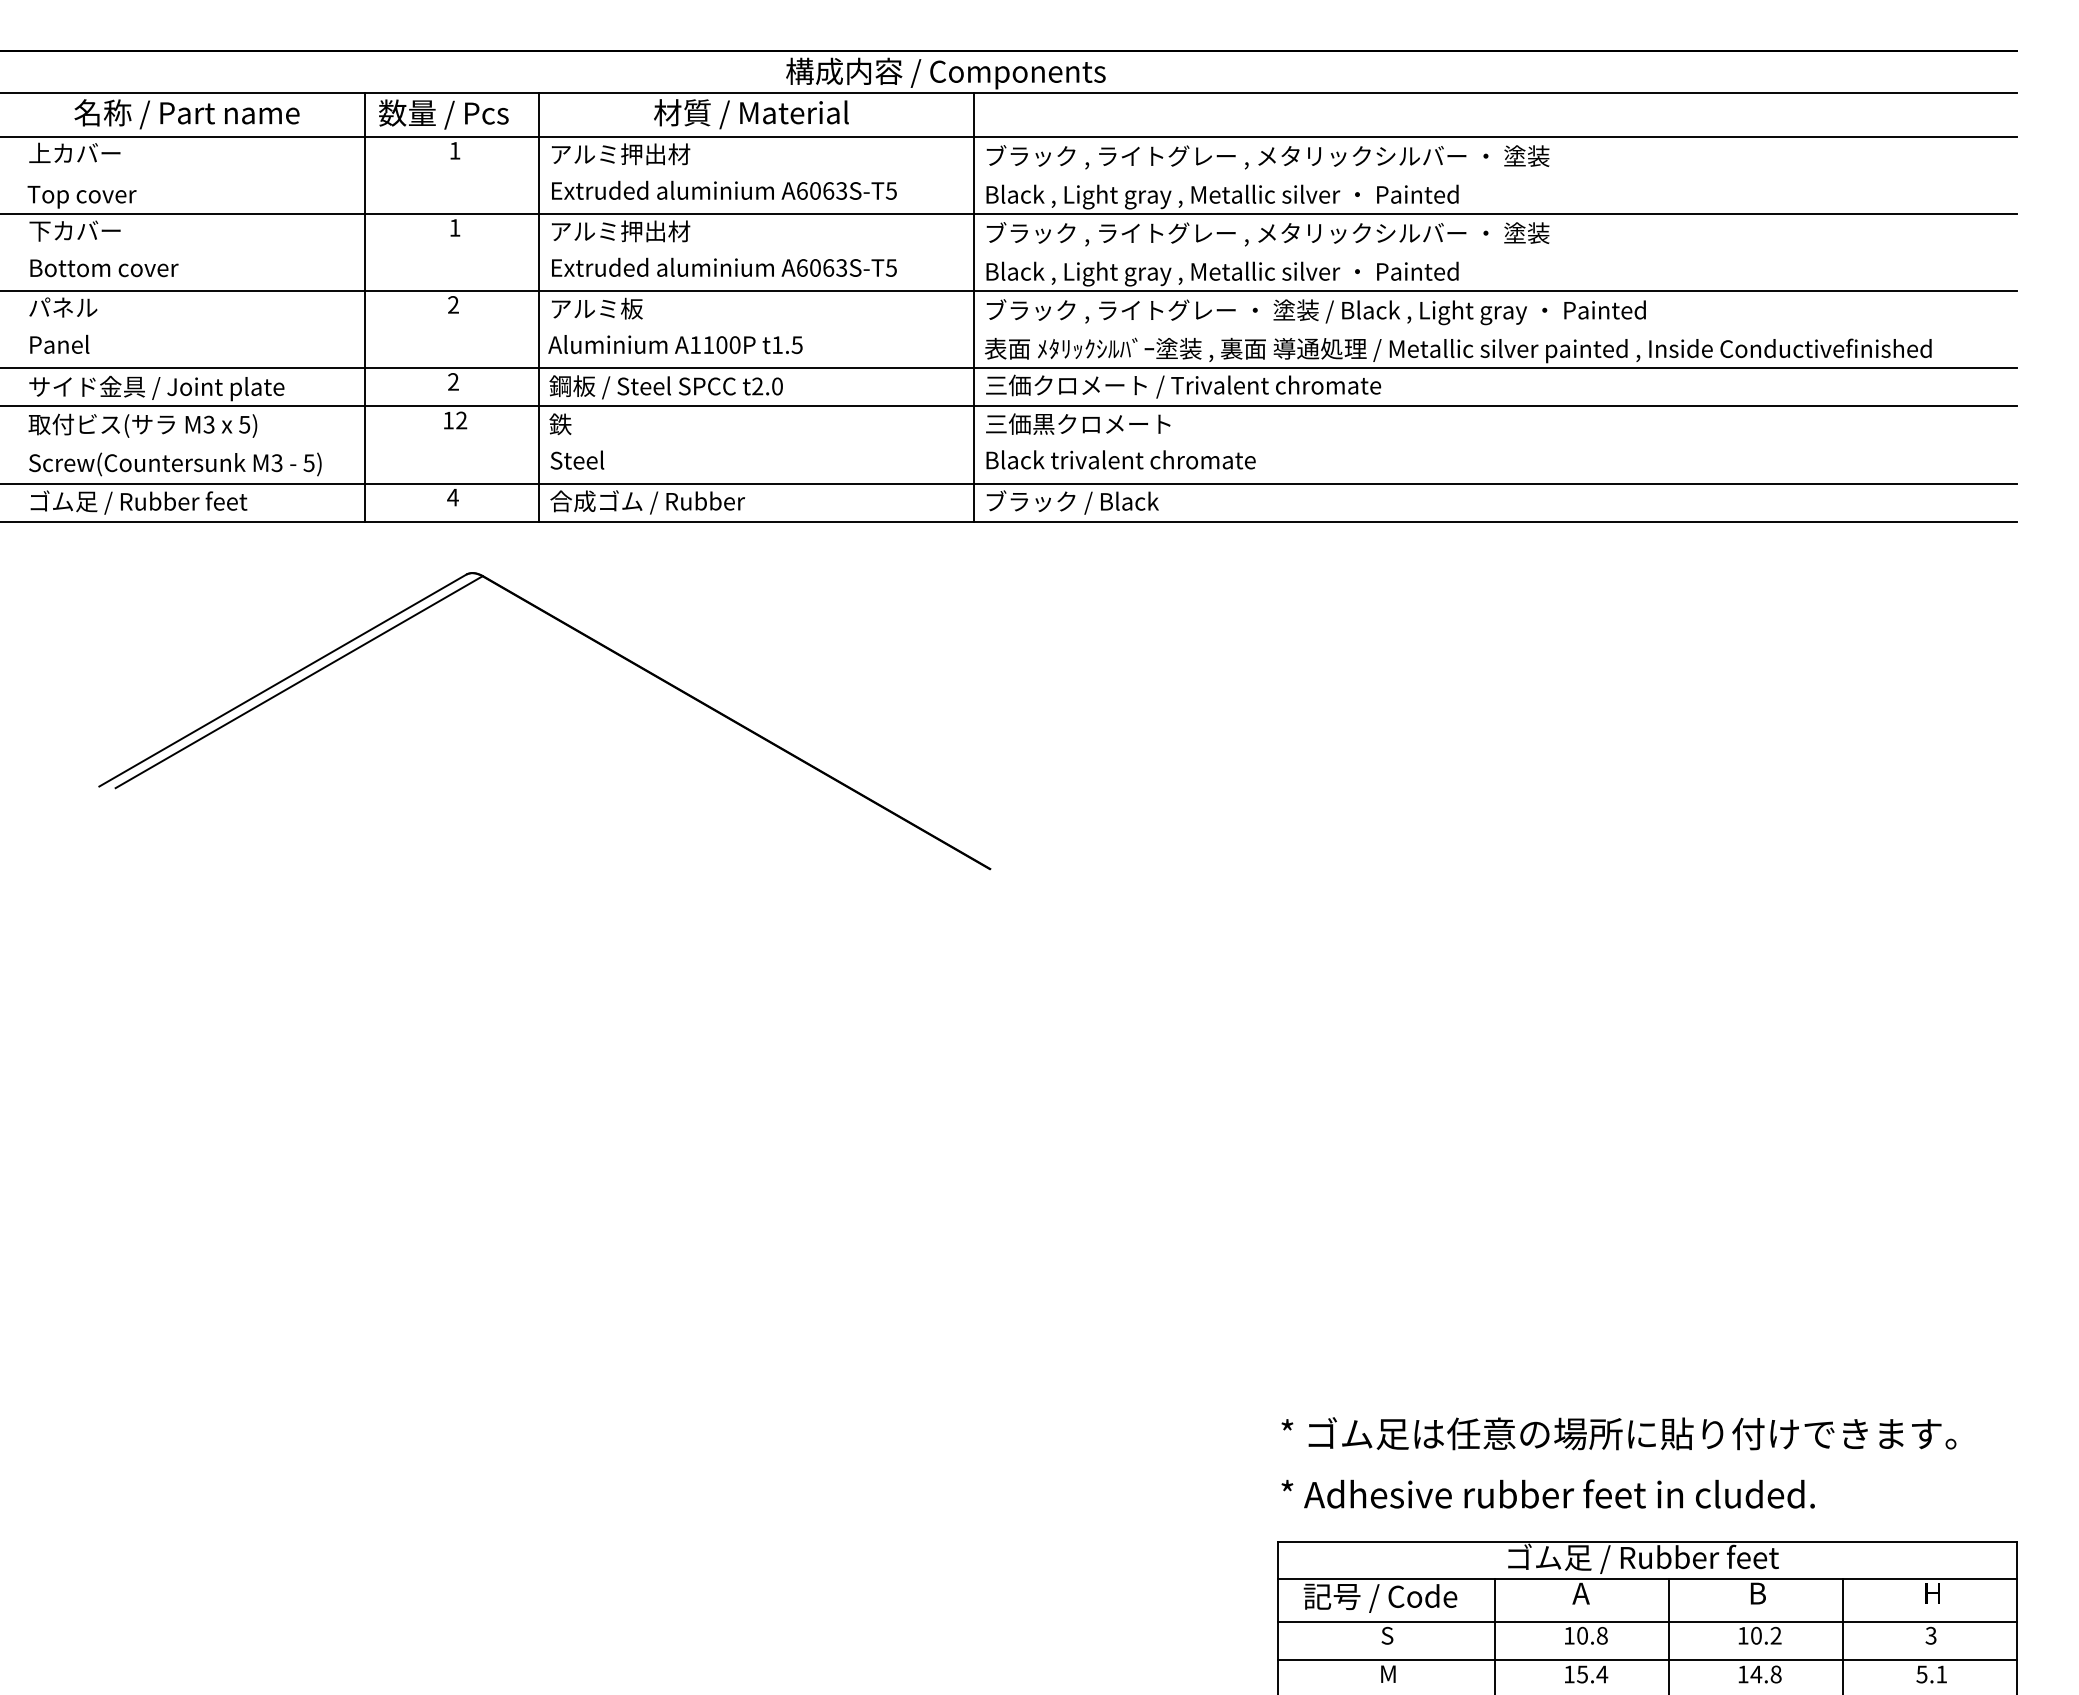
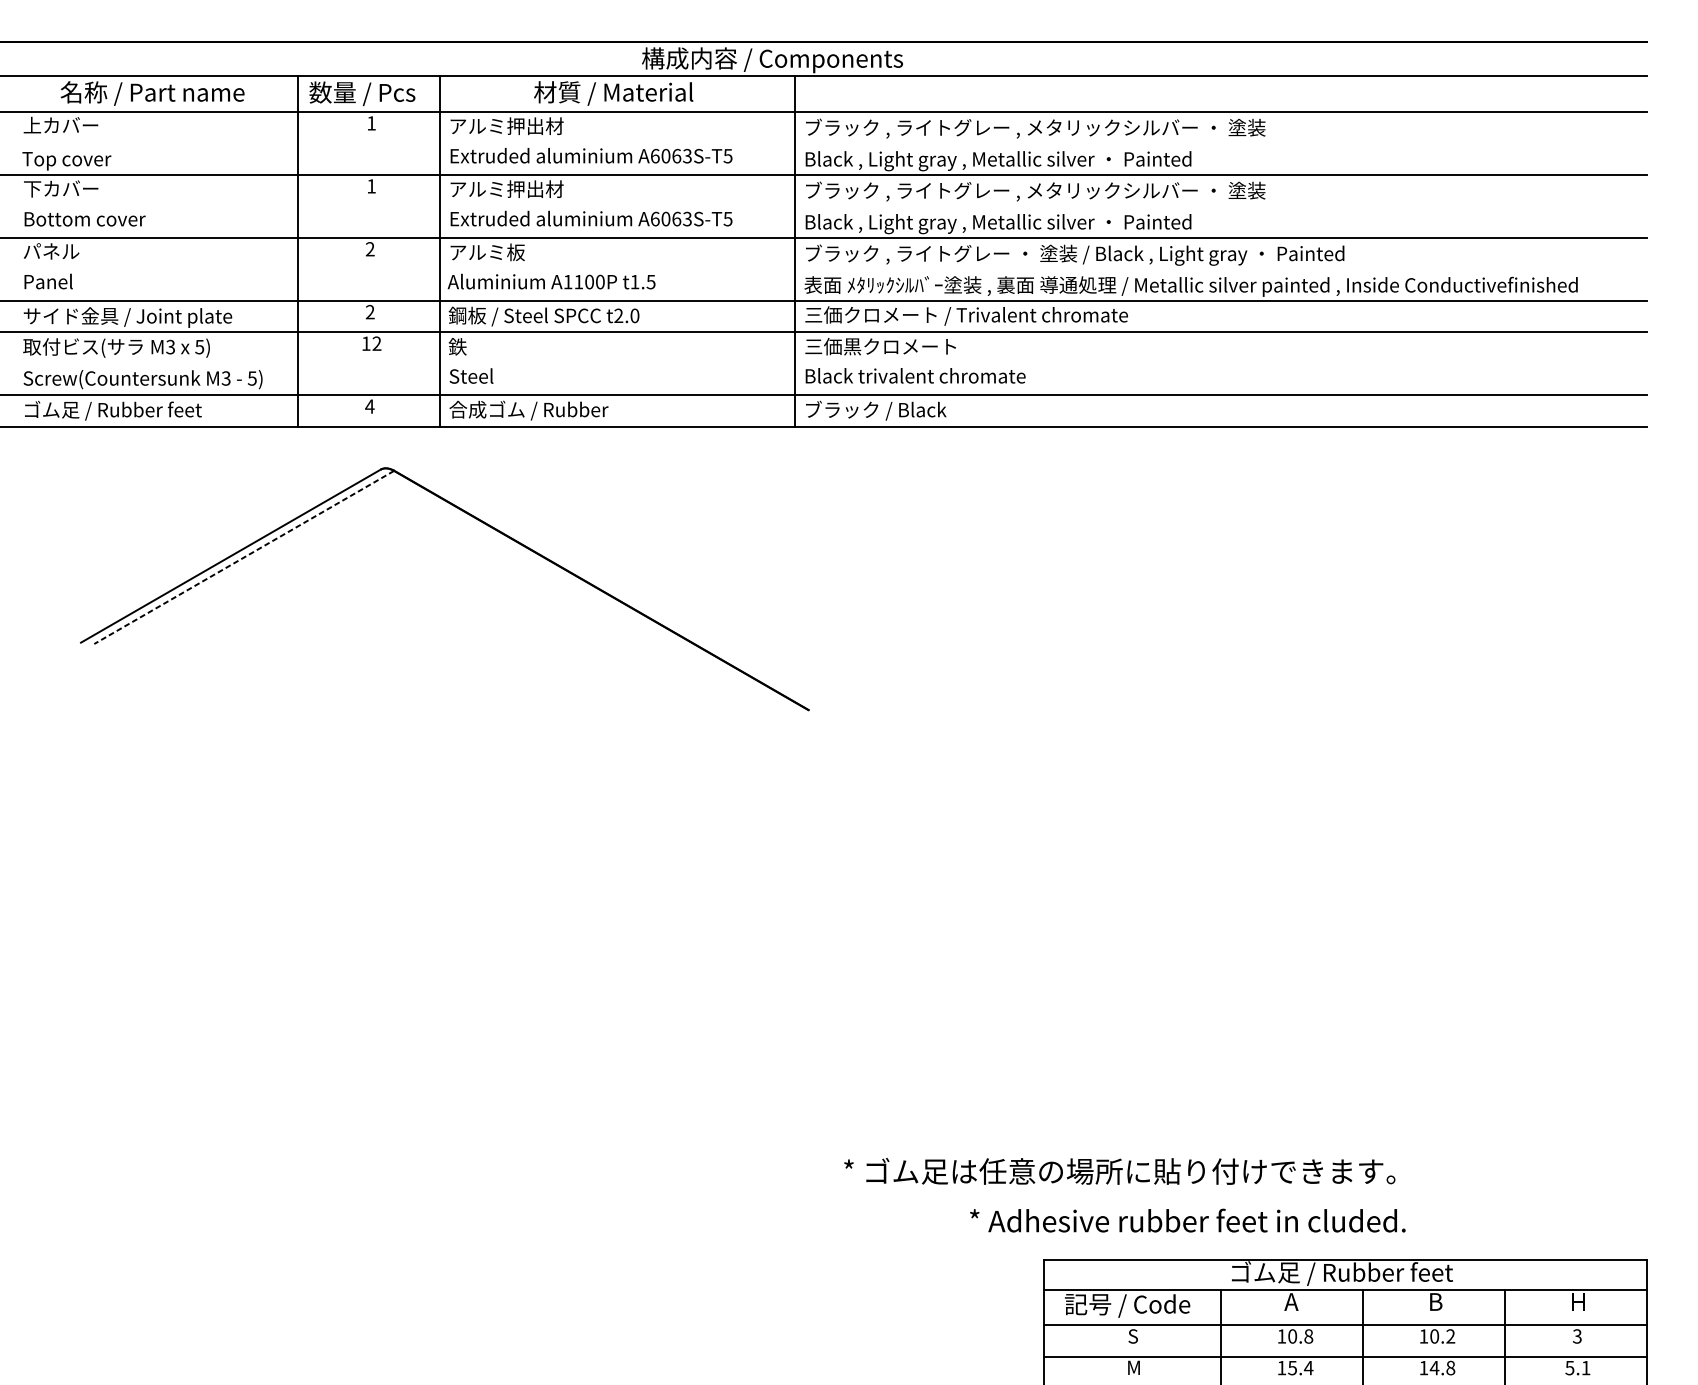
line: (299, 682) -> (244, 557), solid -> dashed
text: (1618, 1433) -> (1119, 1171), moved
text: (1547, 1493) -> (1187, 1220), moved

